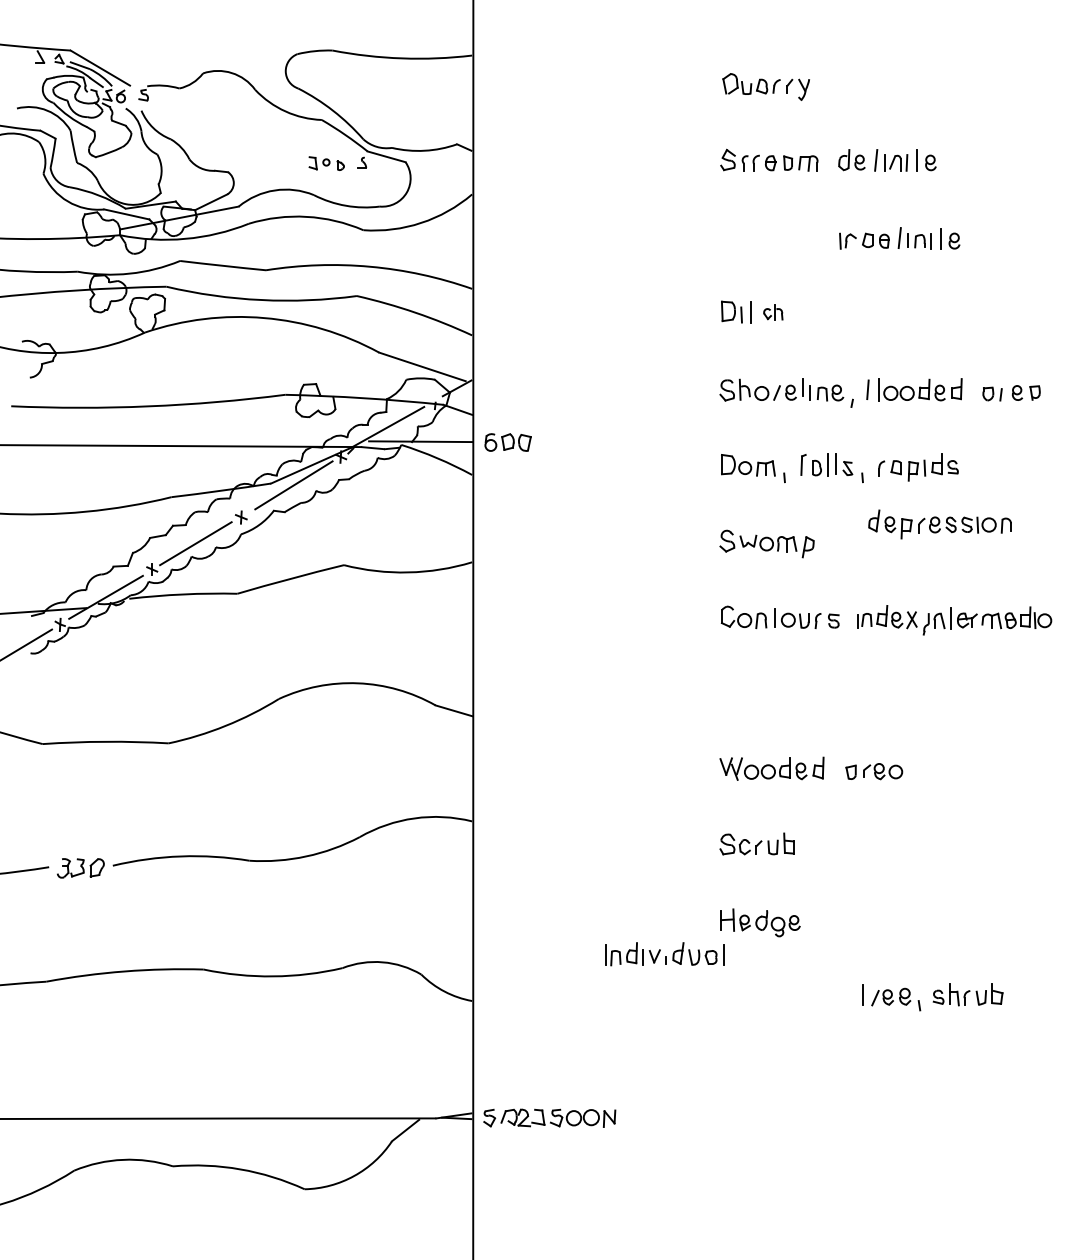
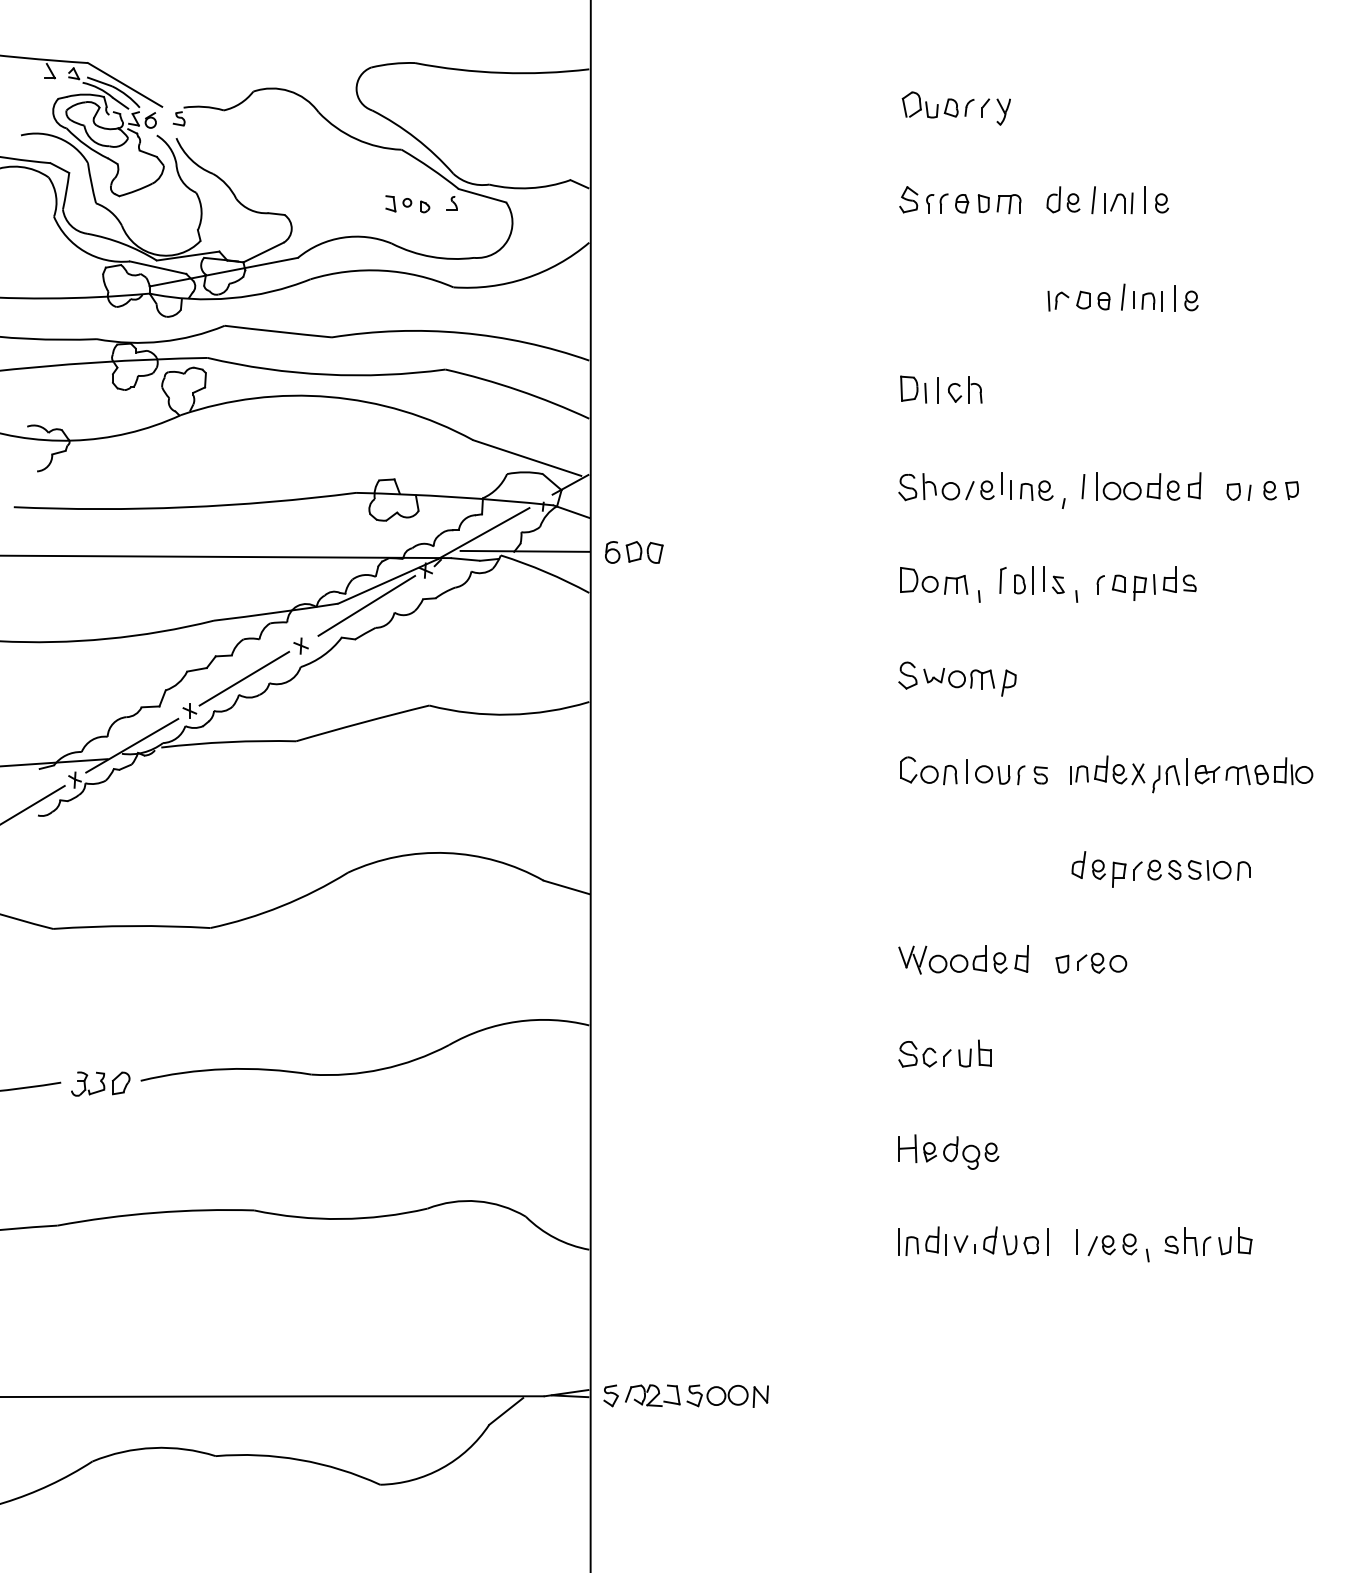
part: (773, 312) -> (965, 390), size x1.43
part: (939, 524) -> (1160, 869), moved
part: (664, 954) -> (973, 1241), moved

